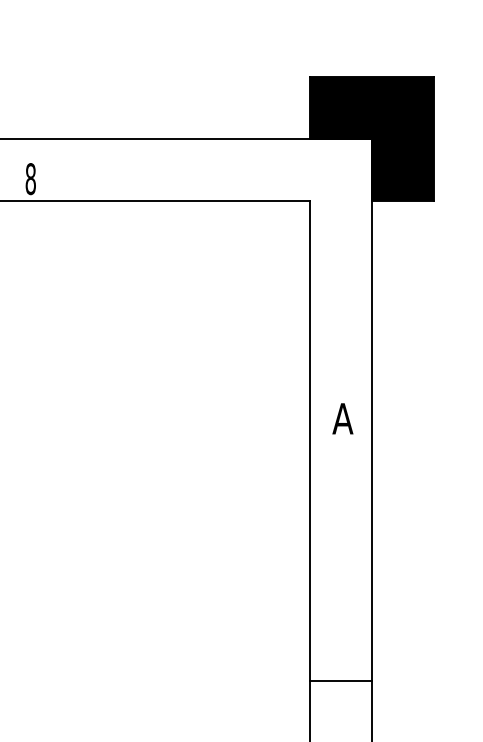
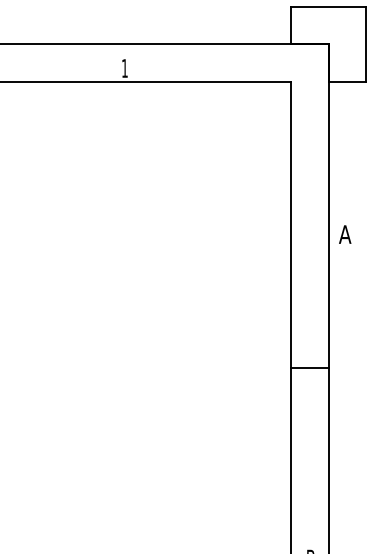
fill: (371, 138) -> (328, 44), removed
text: (30, 179) -> (124, 68), 8 -> 1
text: (343, 418) -> (345, 234), moved

